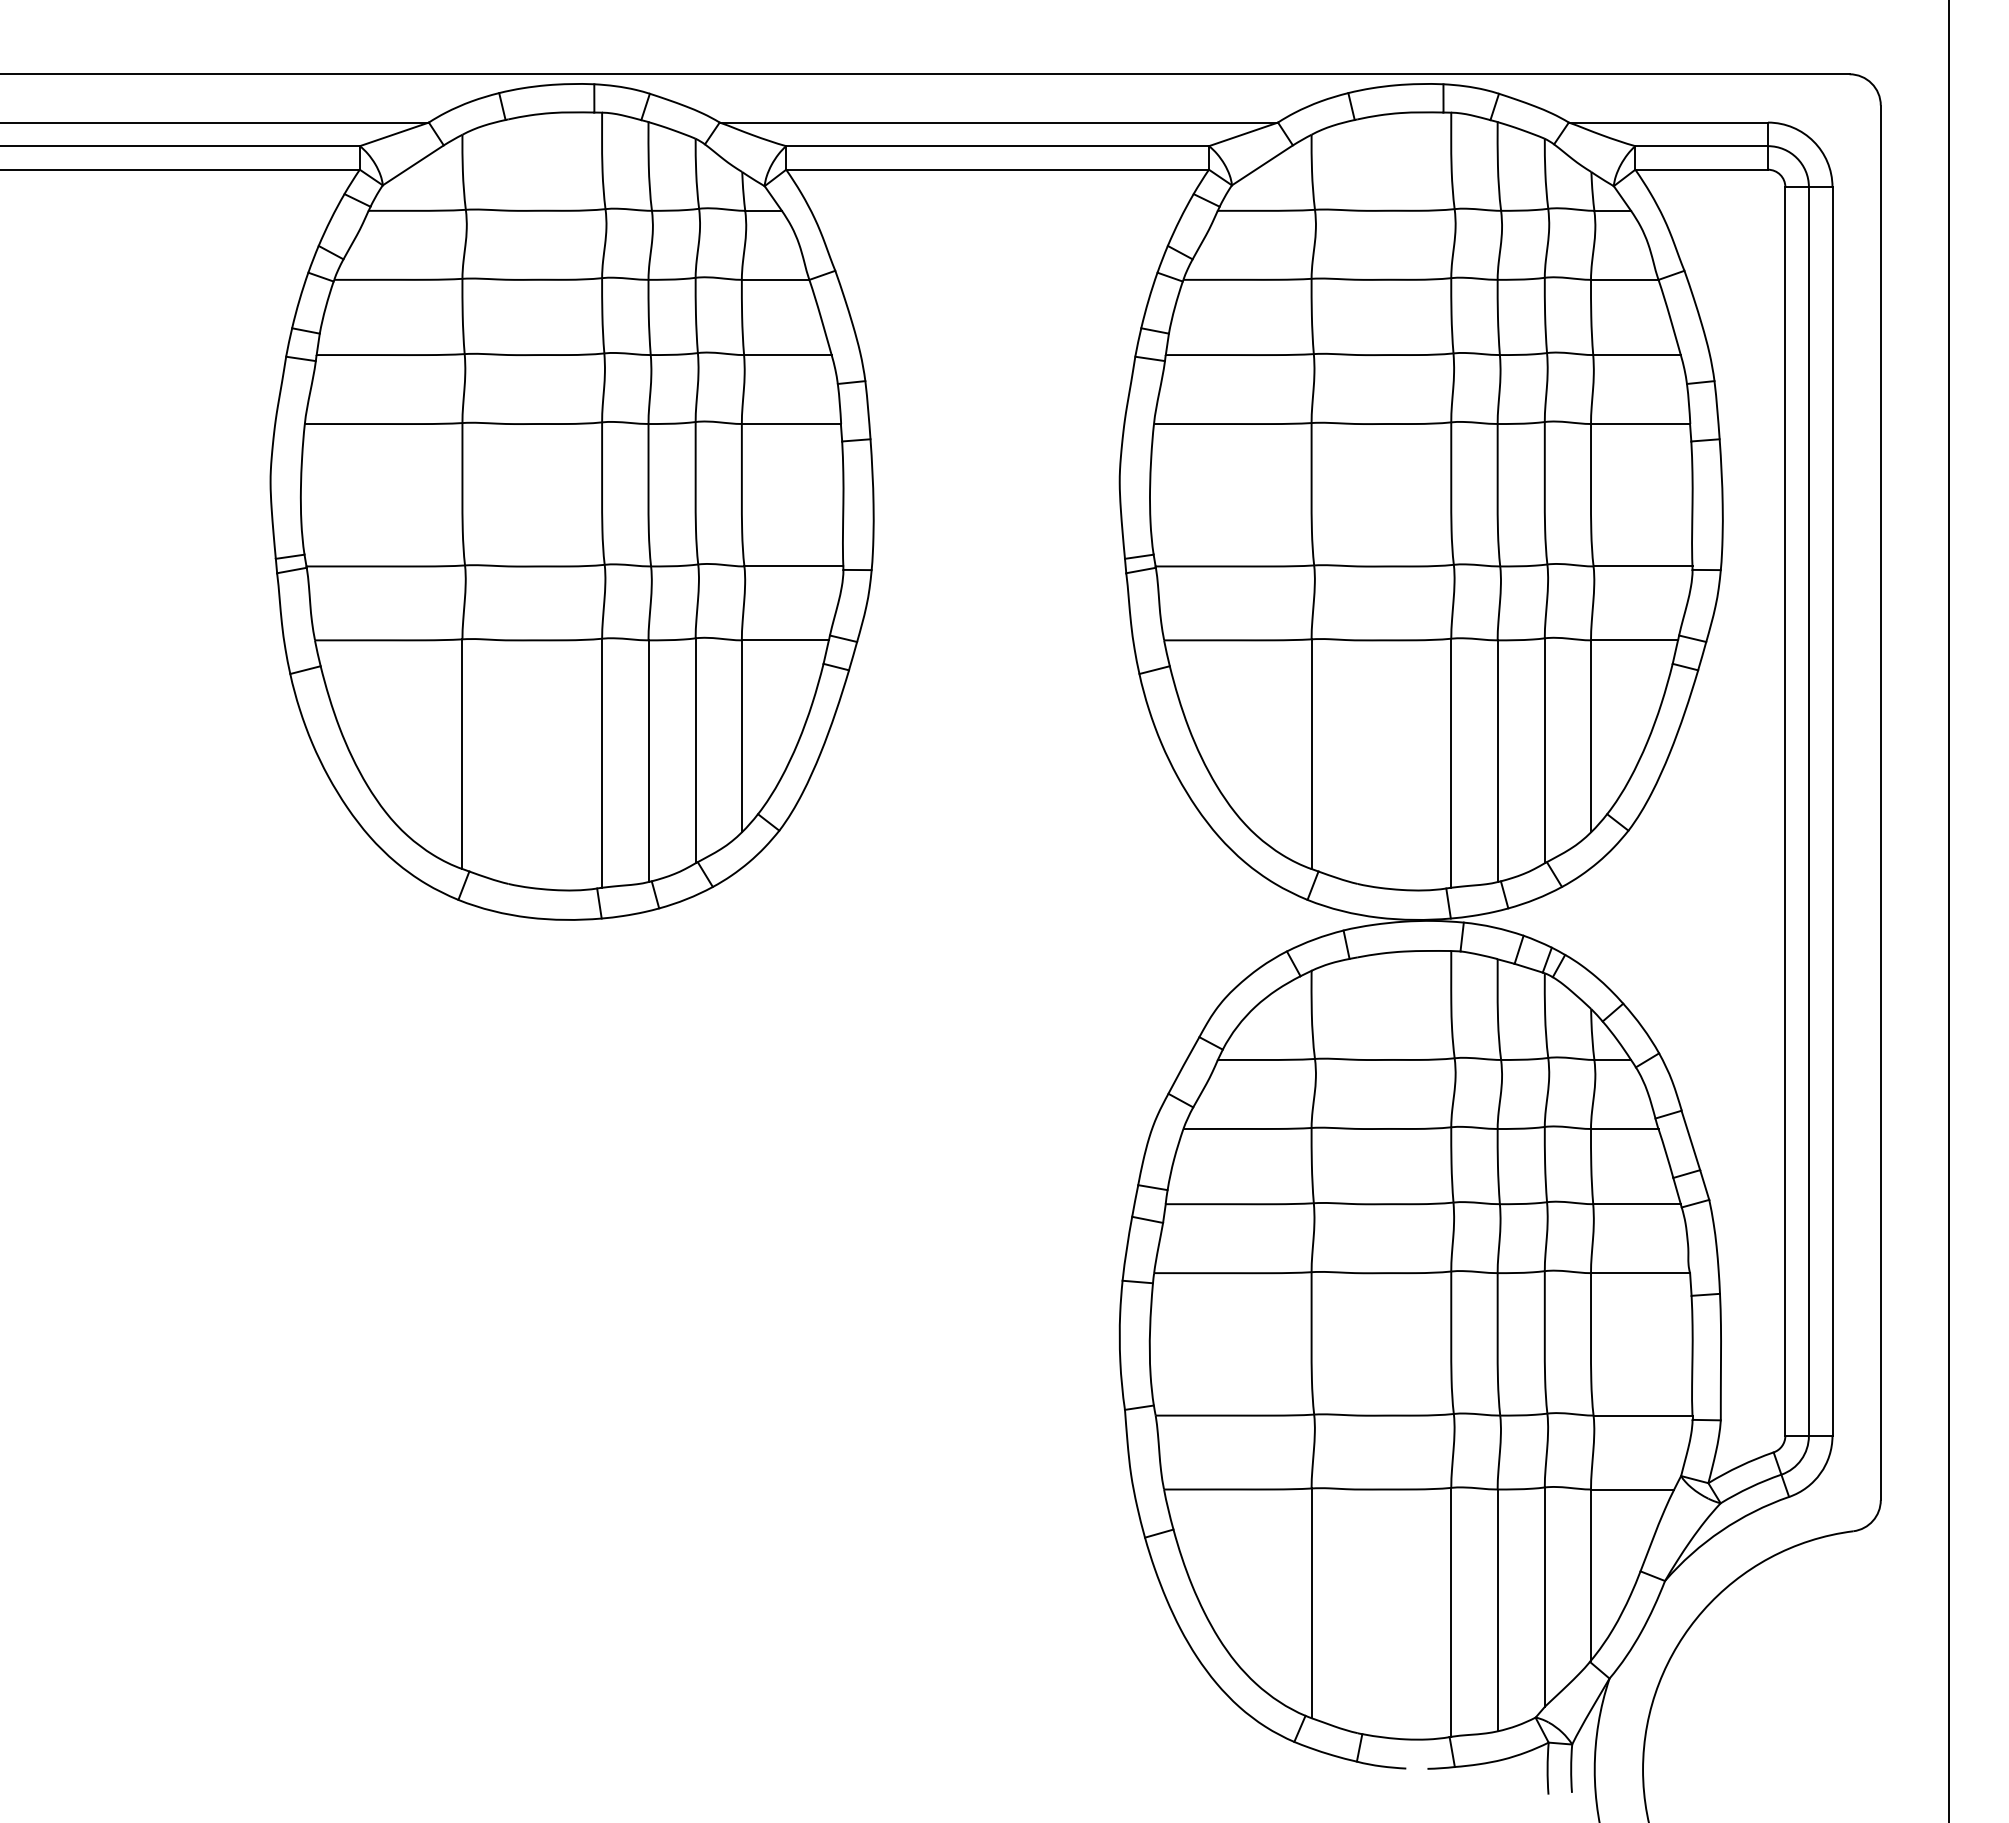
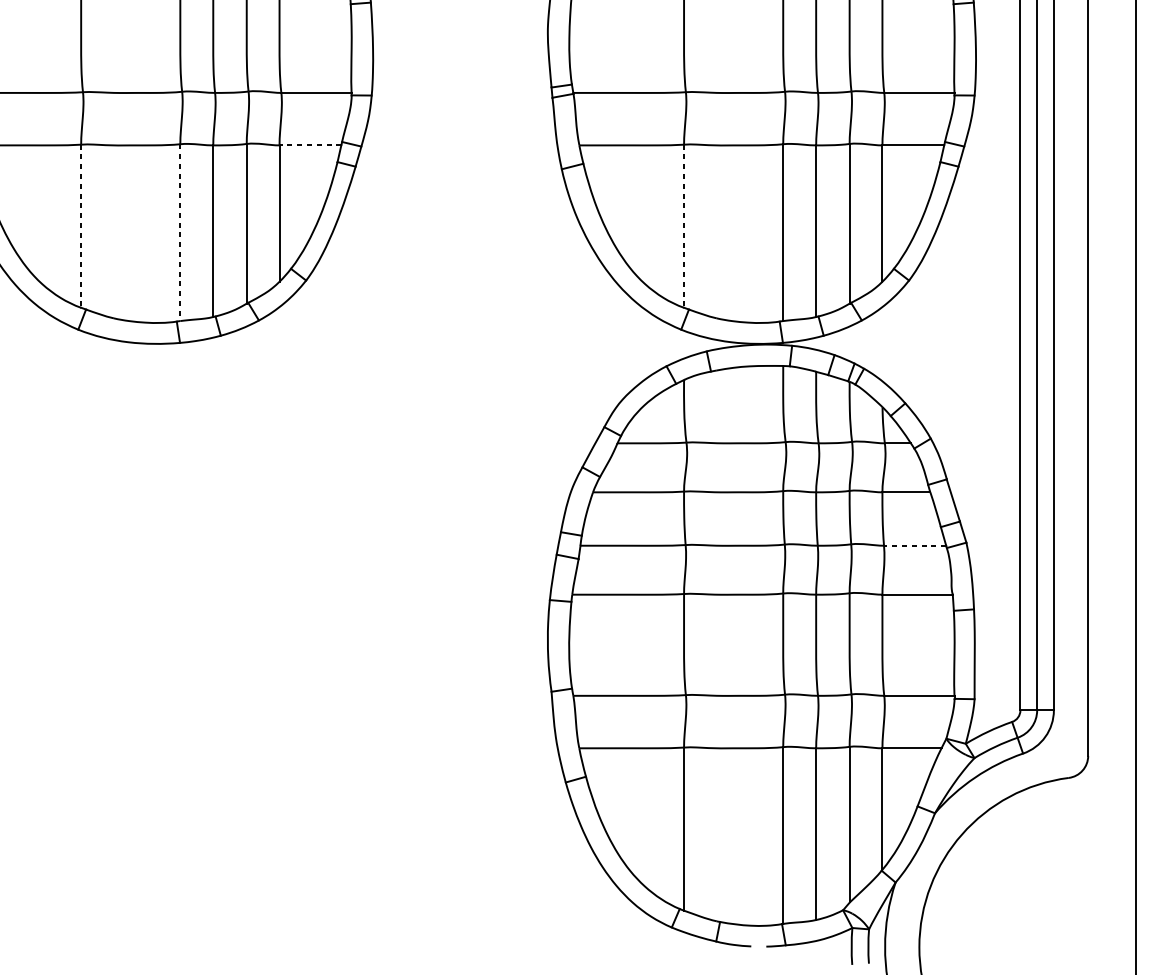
line: (785, 640) -> (310, 145), solid -> dashed
line: (462, 754) -> (81, 226), solid -> dashed
line: (1311, 754) -> (683, 226), solid -> dashed
line: (602, 763) -> (180, 232), solid -> dashed
line: (1637, 1204) -> (915, 545), solid -> dashed

